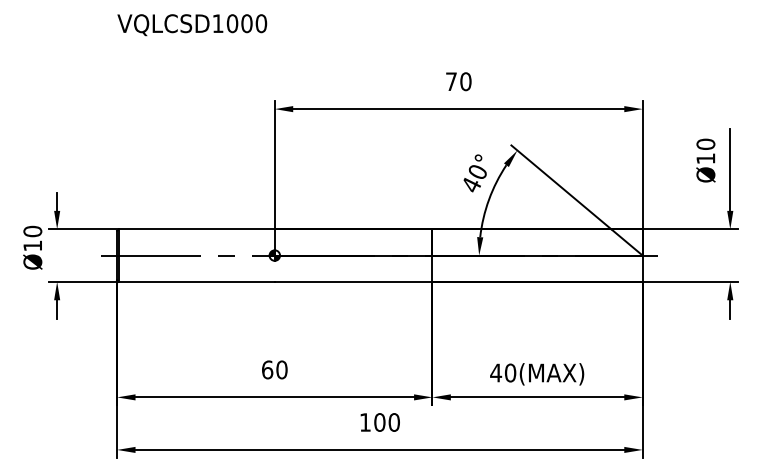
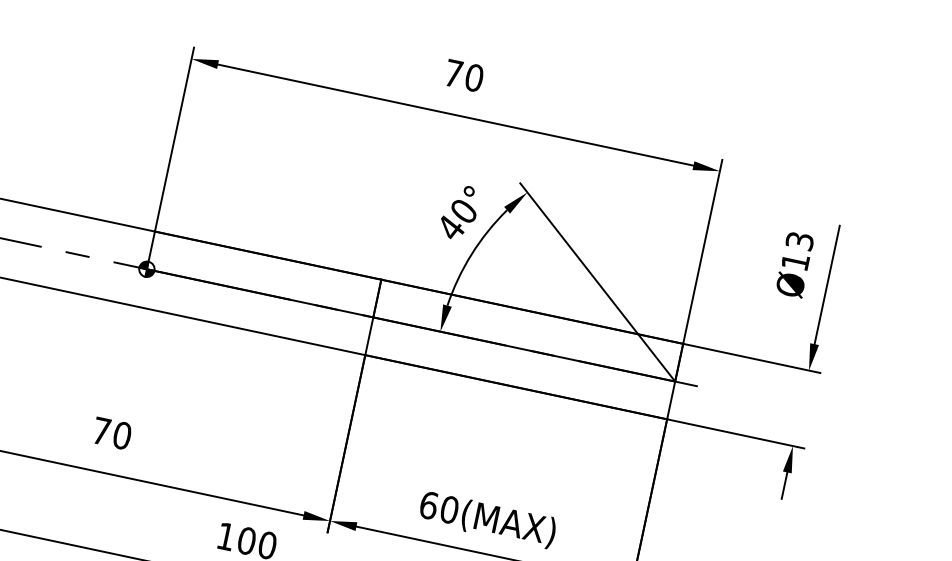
text: (705, 143) -> (799, 239), Ø10 -> Ø13
text: (267, 369) -> (101, 430), 60 -> 70
text: (496, 372) -> (429, 504), 40(MAX) -> 60(MAX)

